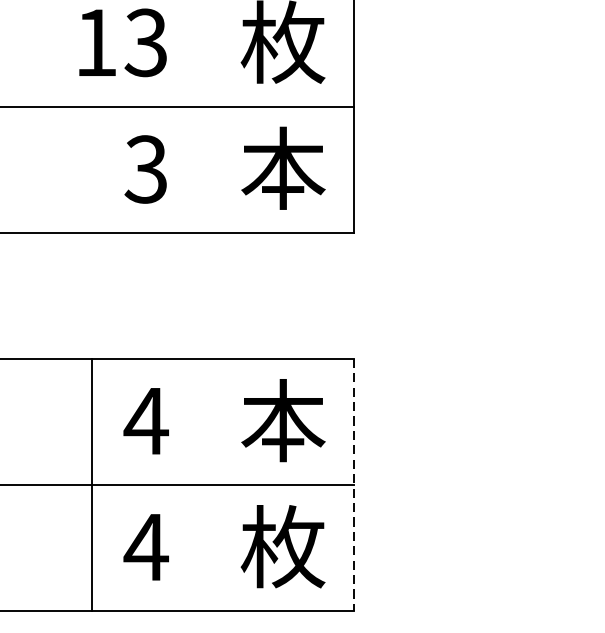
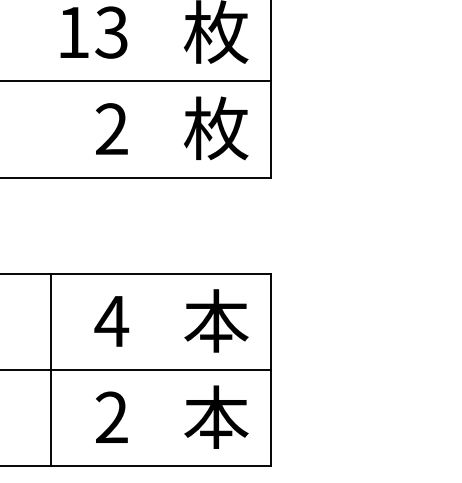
text: (283, 168) -> (216, 128), 本 -> 枚
text: (145, 169) -> (111, 129), 3 -> 2
line: (92, 484) -> (51, 369), moved
line: (354, 485) -> (270, 370), dashed -> solid
text: (145, 545) -> (111, 416), 4 -> 2
text: (282, 545) -> (215, 416), 枚 -> 本

